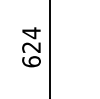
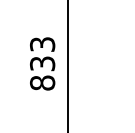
text: (31, 47) -> (42, 63), 624 -> 833

